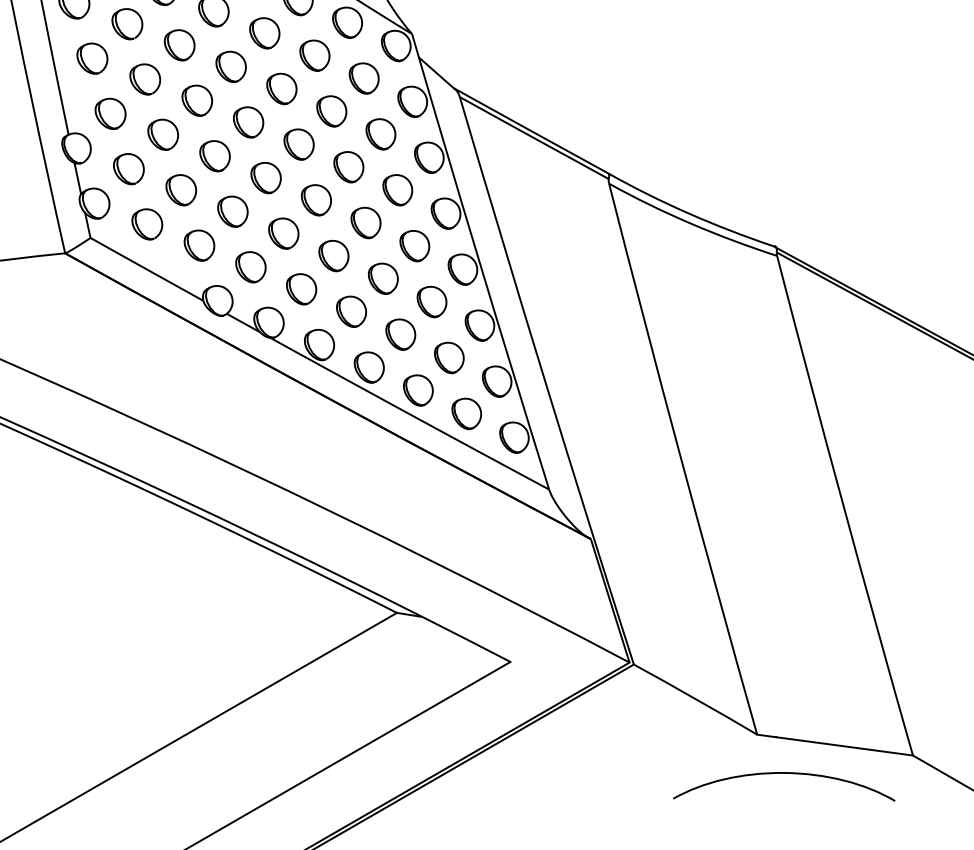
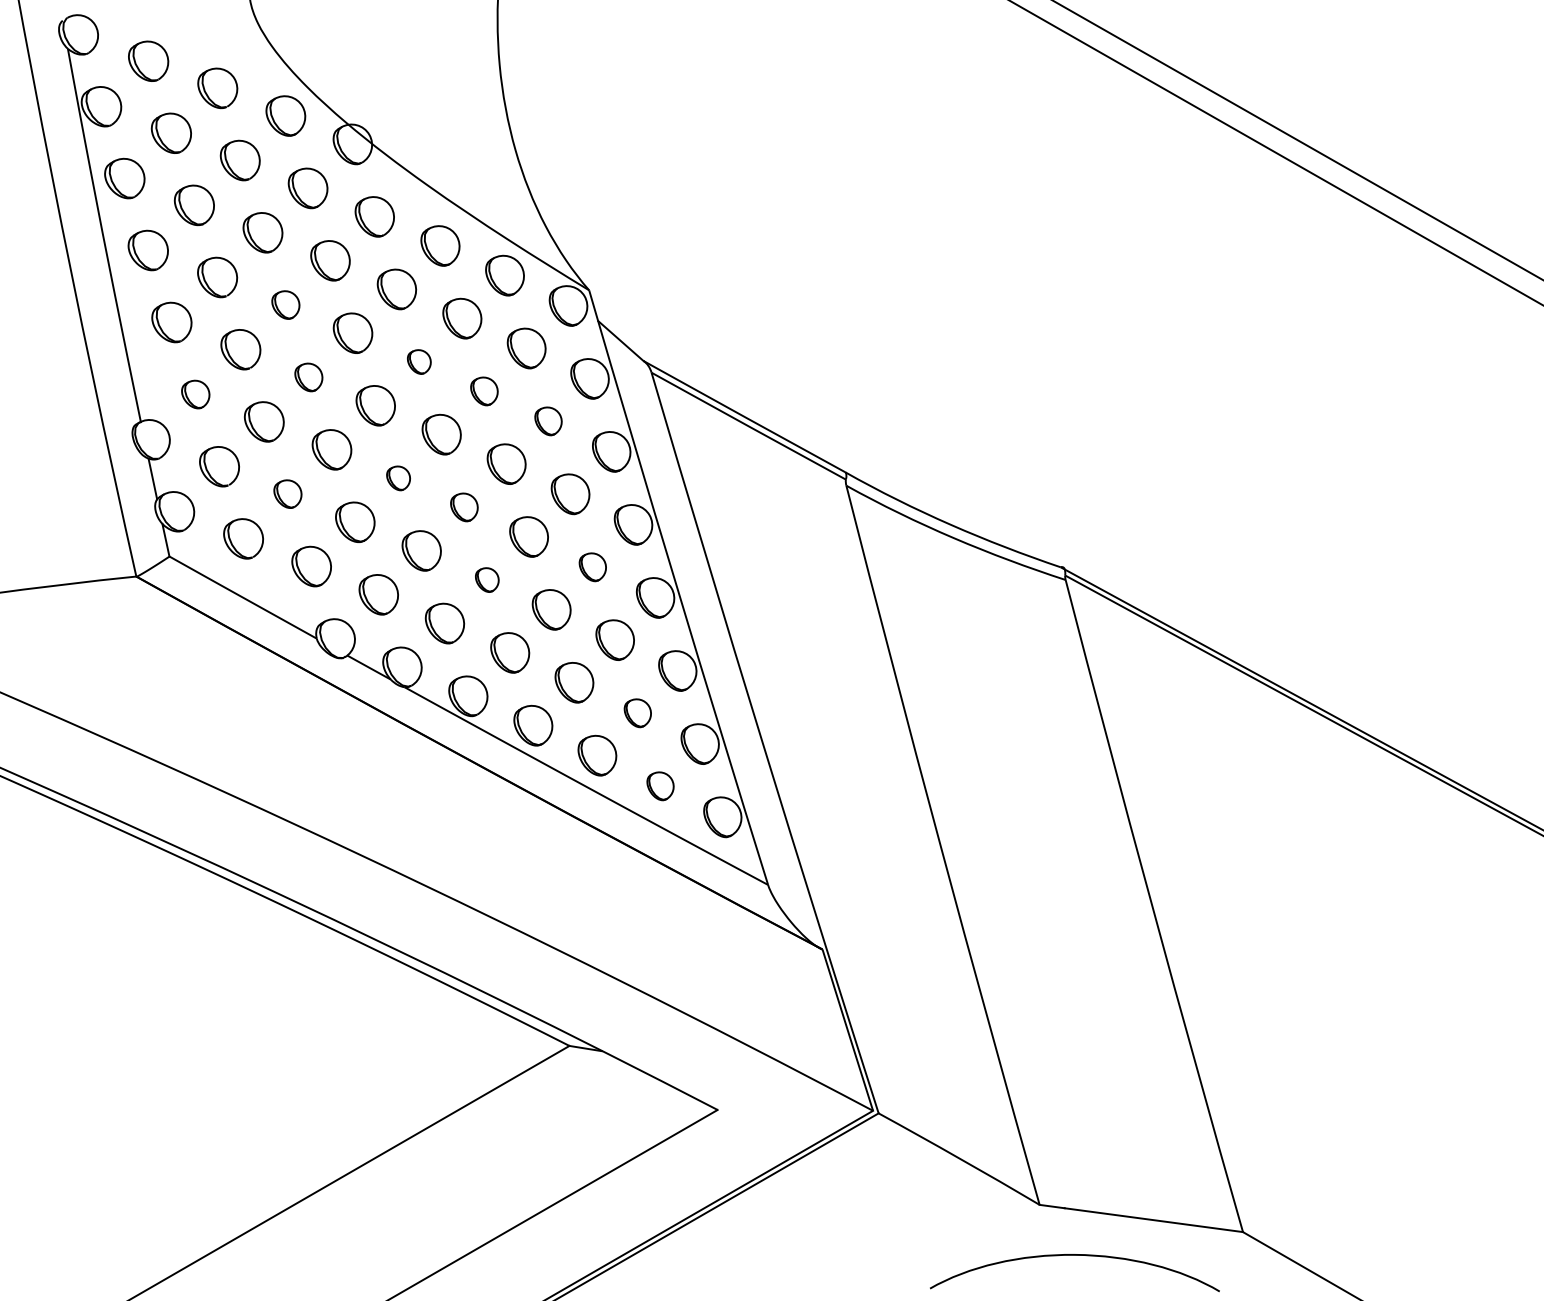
part: (179, 44) -> (285, 304), size x0.7
part: (282, 88) -> (419, 361), size x0.6
part: (197, 100) -> (308, 377), size x0.7
part: (331, 111) -> (484, 391), size x0.7
part: (110, 113) -> (195, 394), size x0.7
part: (380, 134) -> (548, 421), size x0.7
part: (266, 178) -> (398, 478), size x0.6
part: (180, 189) -> (287, 493), size x0.7
part: (316, 200) -> (464, 507), size x0.7
part: (414, 246) -> (592, 567), size x0.7
part: (334, 255) -> (487, 579), size x0.6
part: (449, 358) -> (637, 713), size x0.7
part: (466, 414) -> (660, 786), size x0.7

